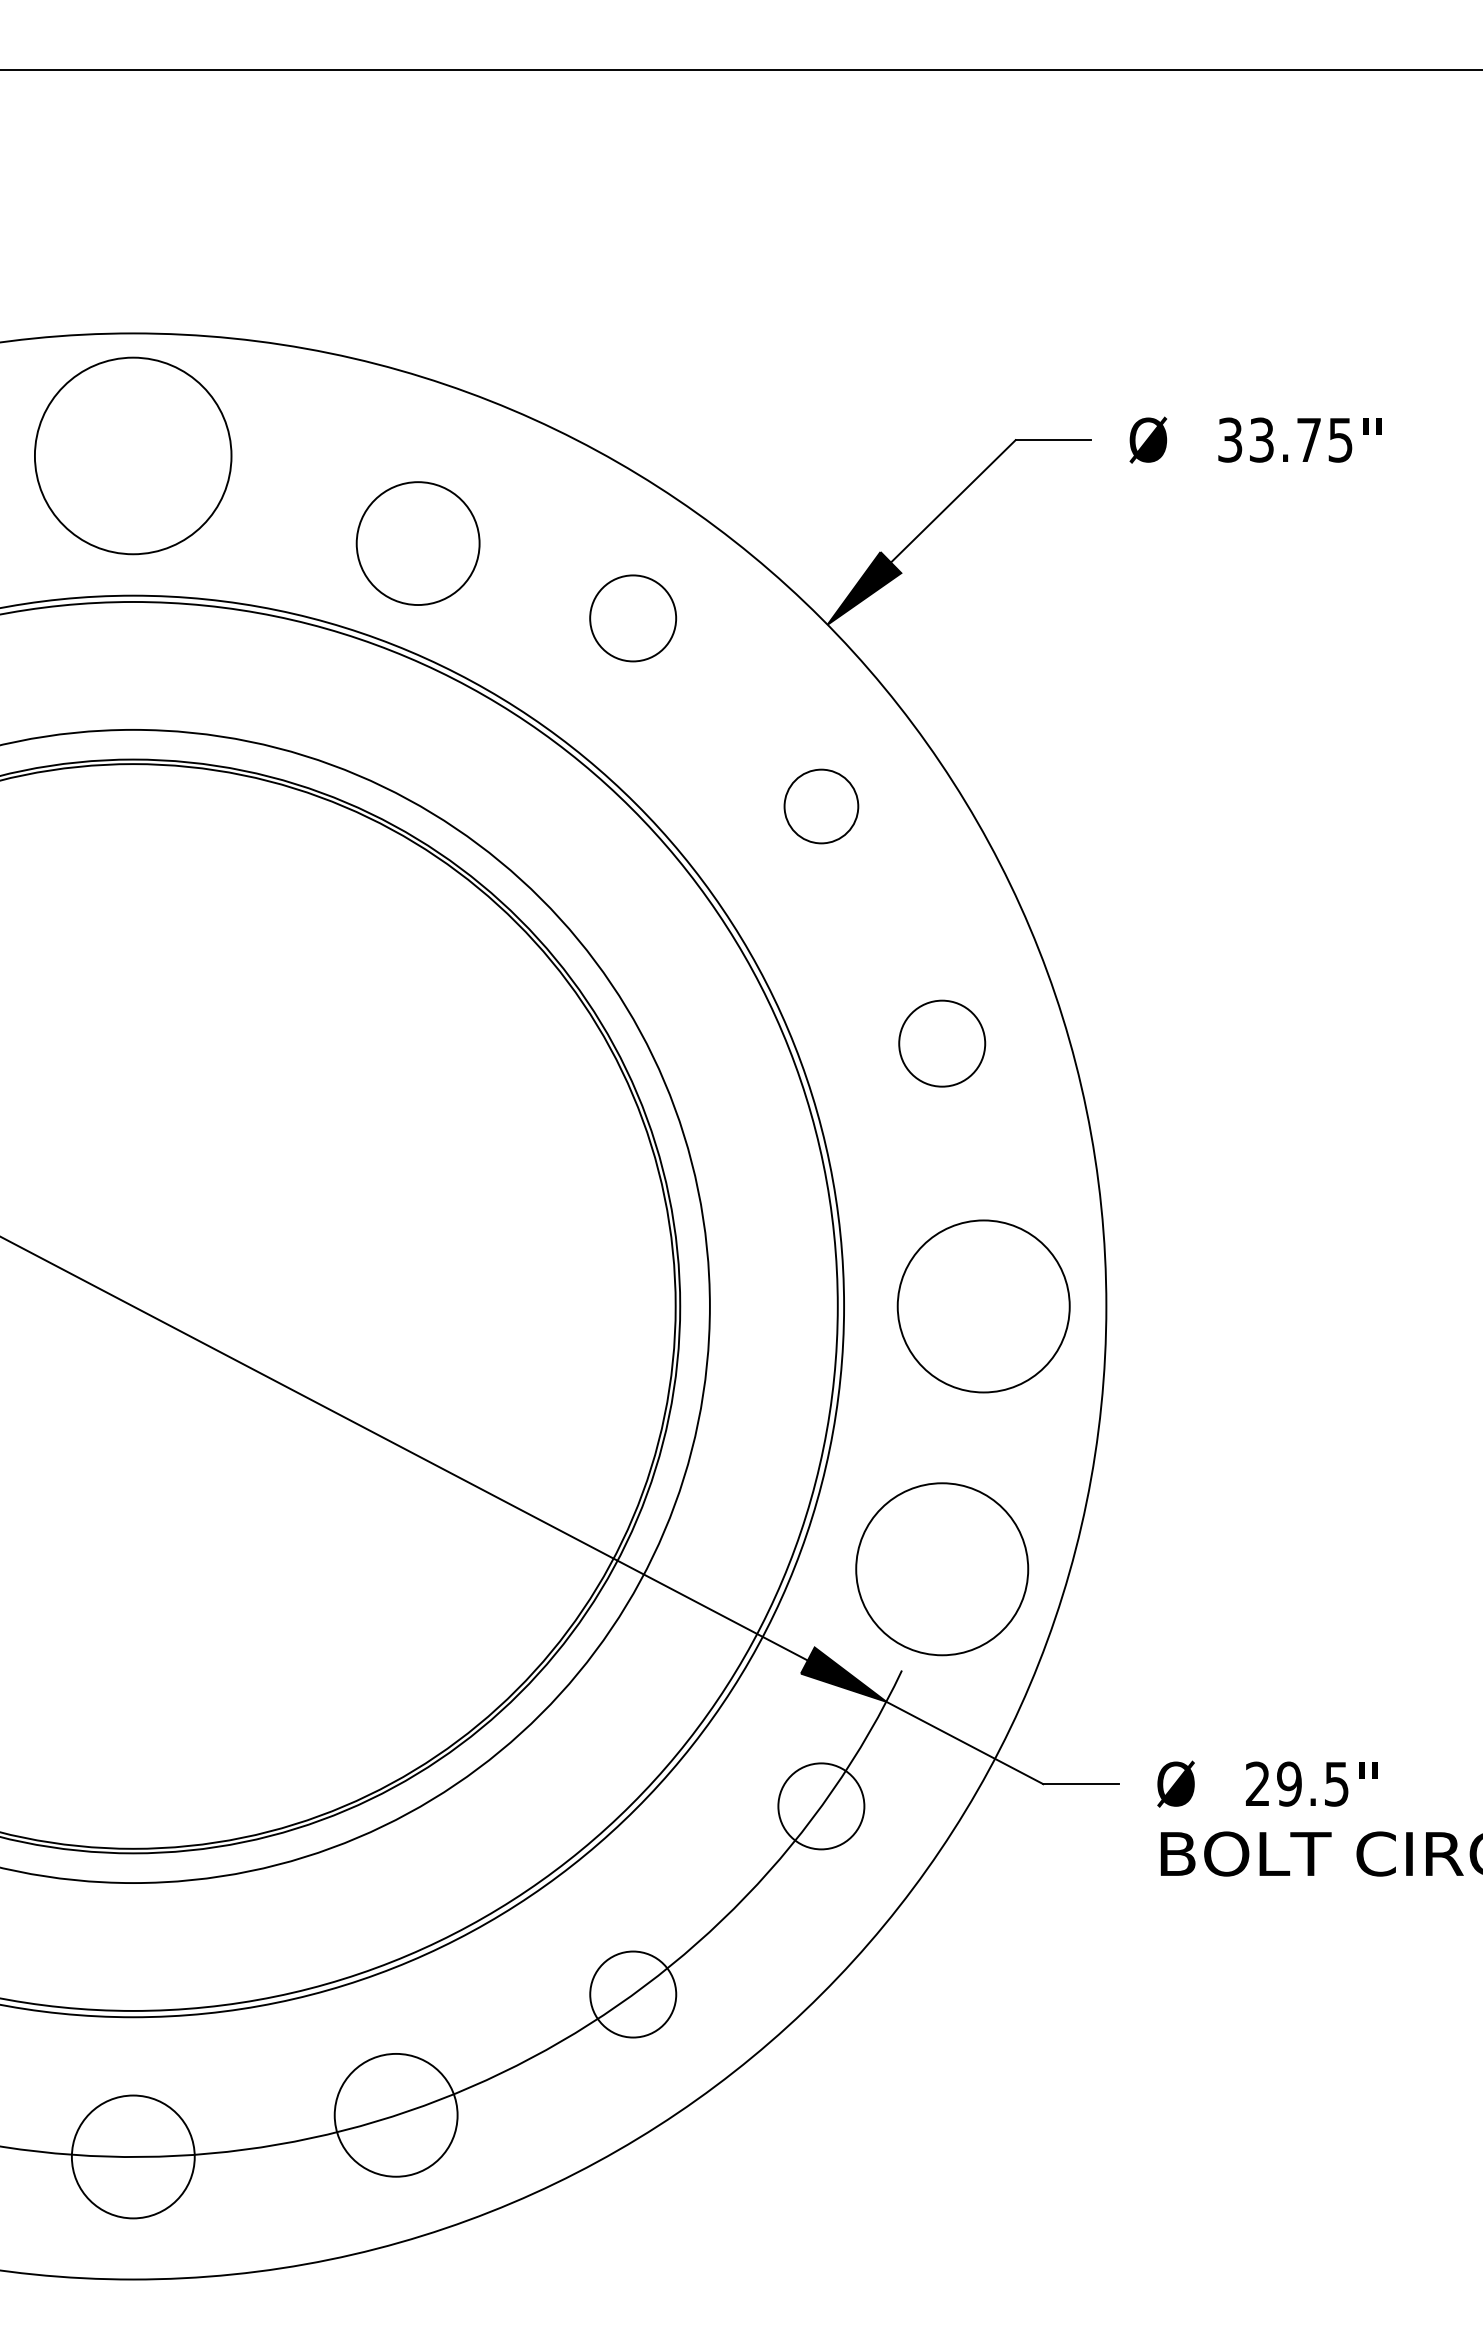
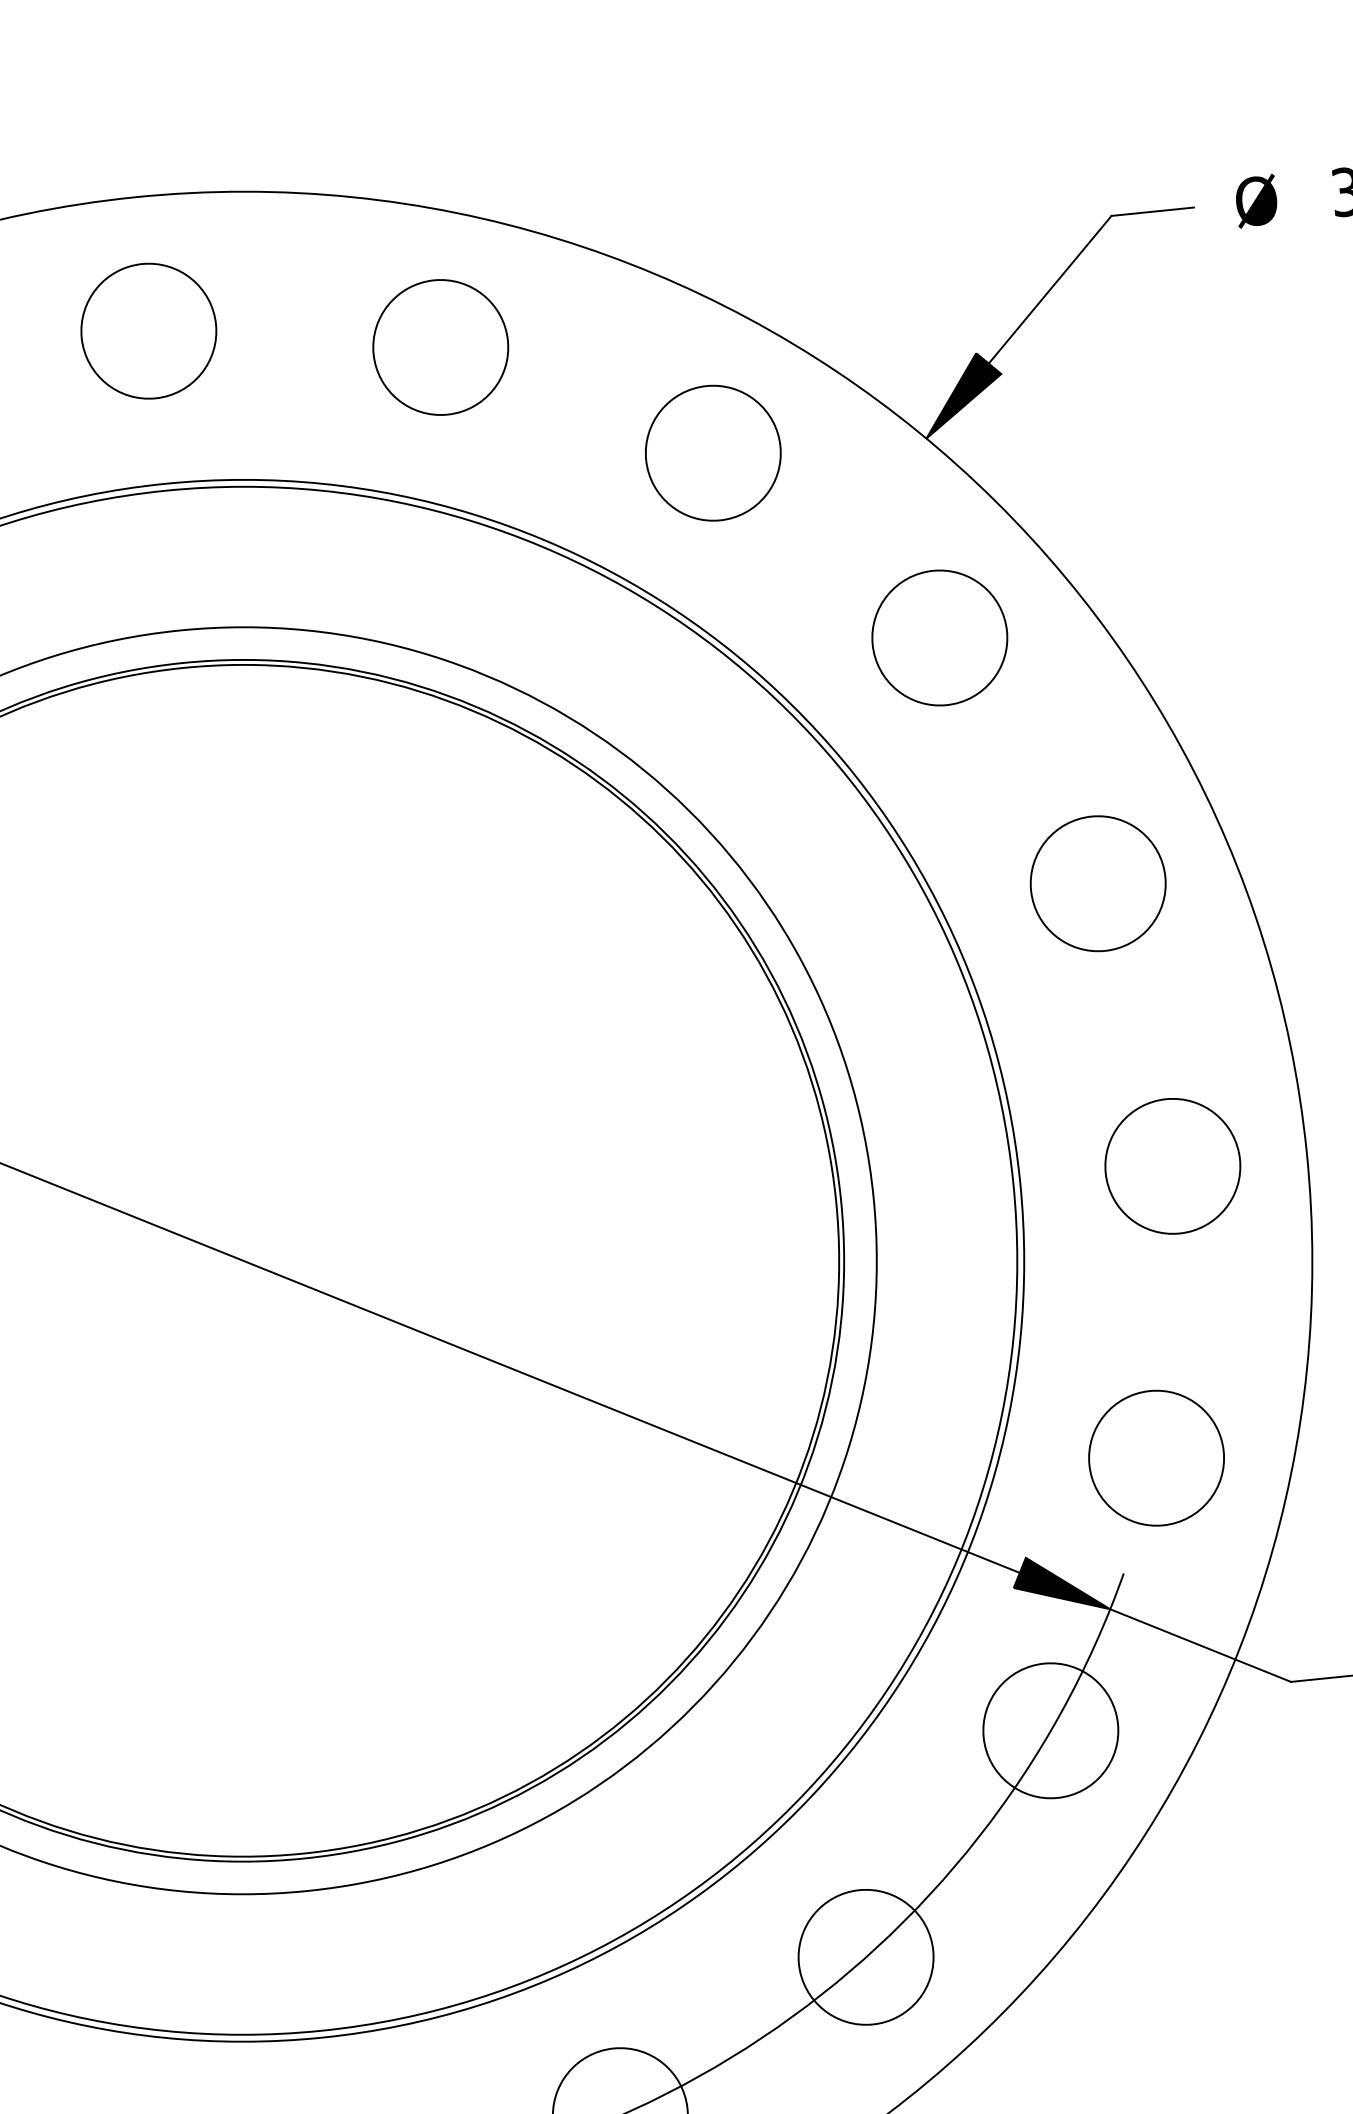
circle: (133, 455) -> (149, 330), size x0.62
circle: (417, 543) -> (440, 347), moved
circle: (632, 618) -> (712, 453), size x1.43
circle: (821, 806) -> (939, 637), size x1.67
circle: (941, 1043) -> (1097, 883), size x1.43
circle: (983, 1306) -> (1172, 1166), size x0.71
circle: (941, 1568) -> (1155, 1457), size x0.71
circle: (820, 1805) -> (1049, 1729), size x1.43
circle: (632, 1994) -> (865, 1957), size x1.43

